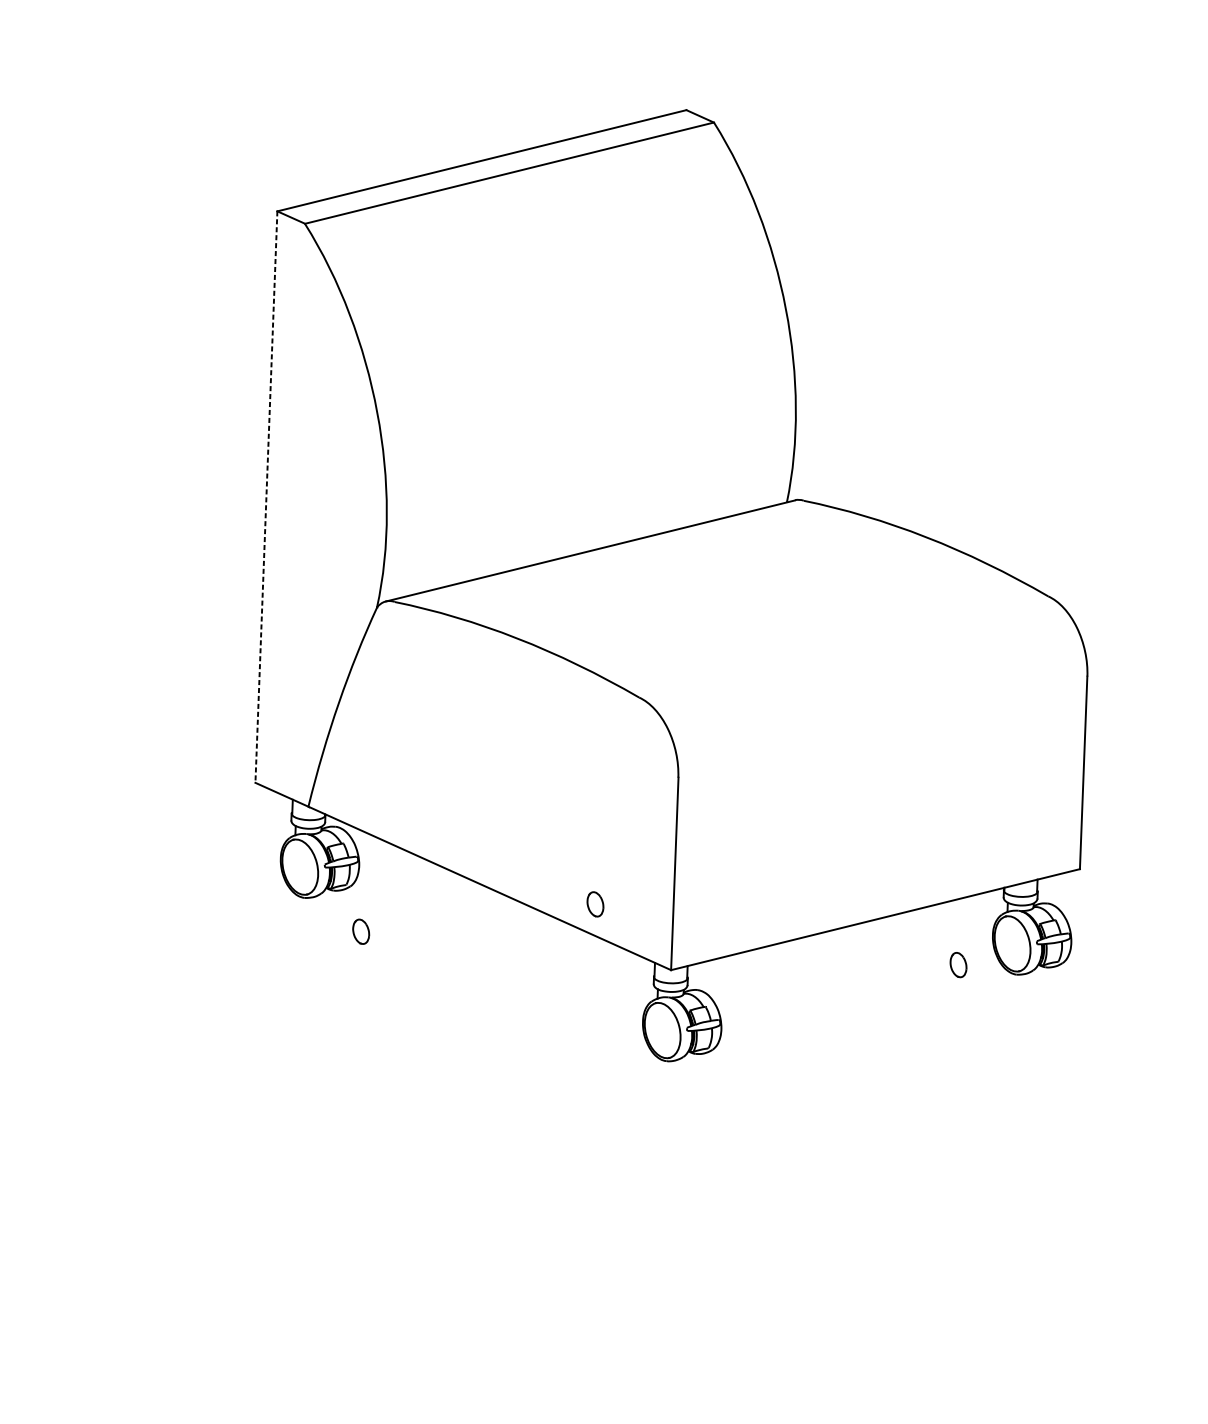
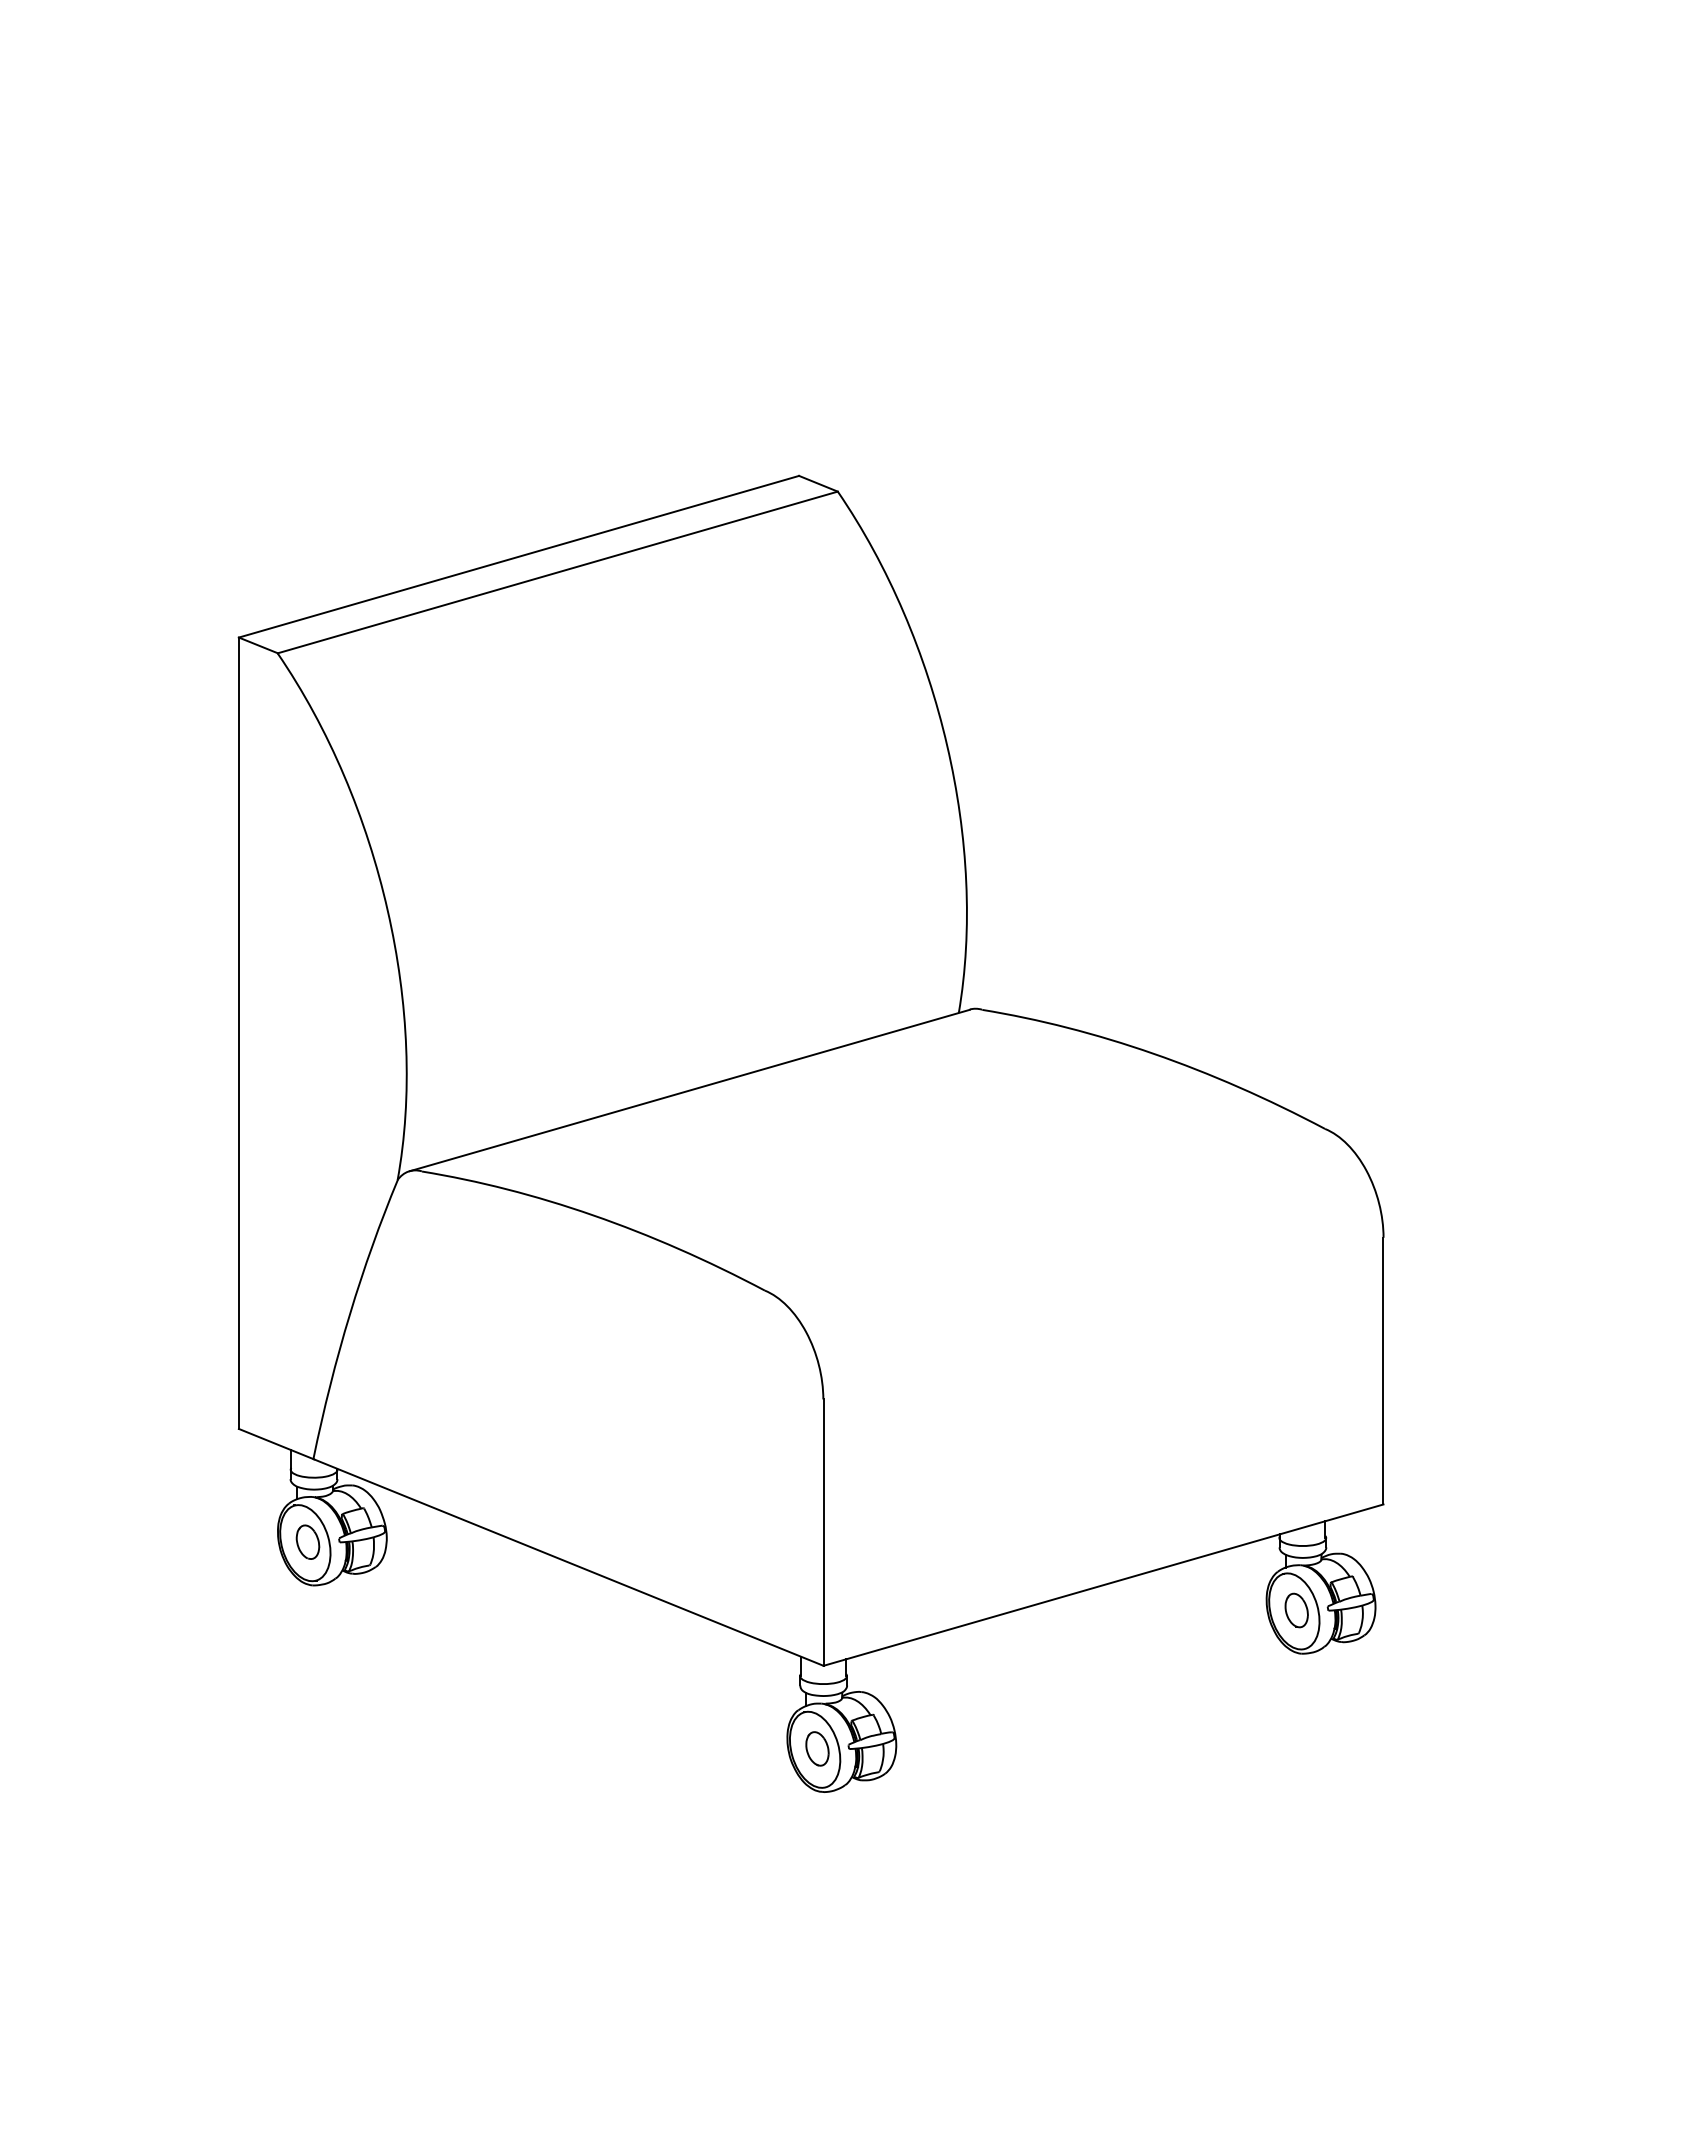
line: (266, 497) -> (238, 1033), dashed -> solid
part: (595, 904) -> (817, 1748), moved
part: (360, 931) -> (307, 1541), moved
part: (958, 965) -> (1296, 1610), moved

